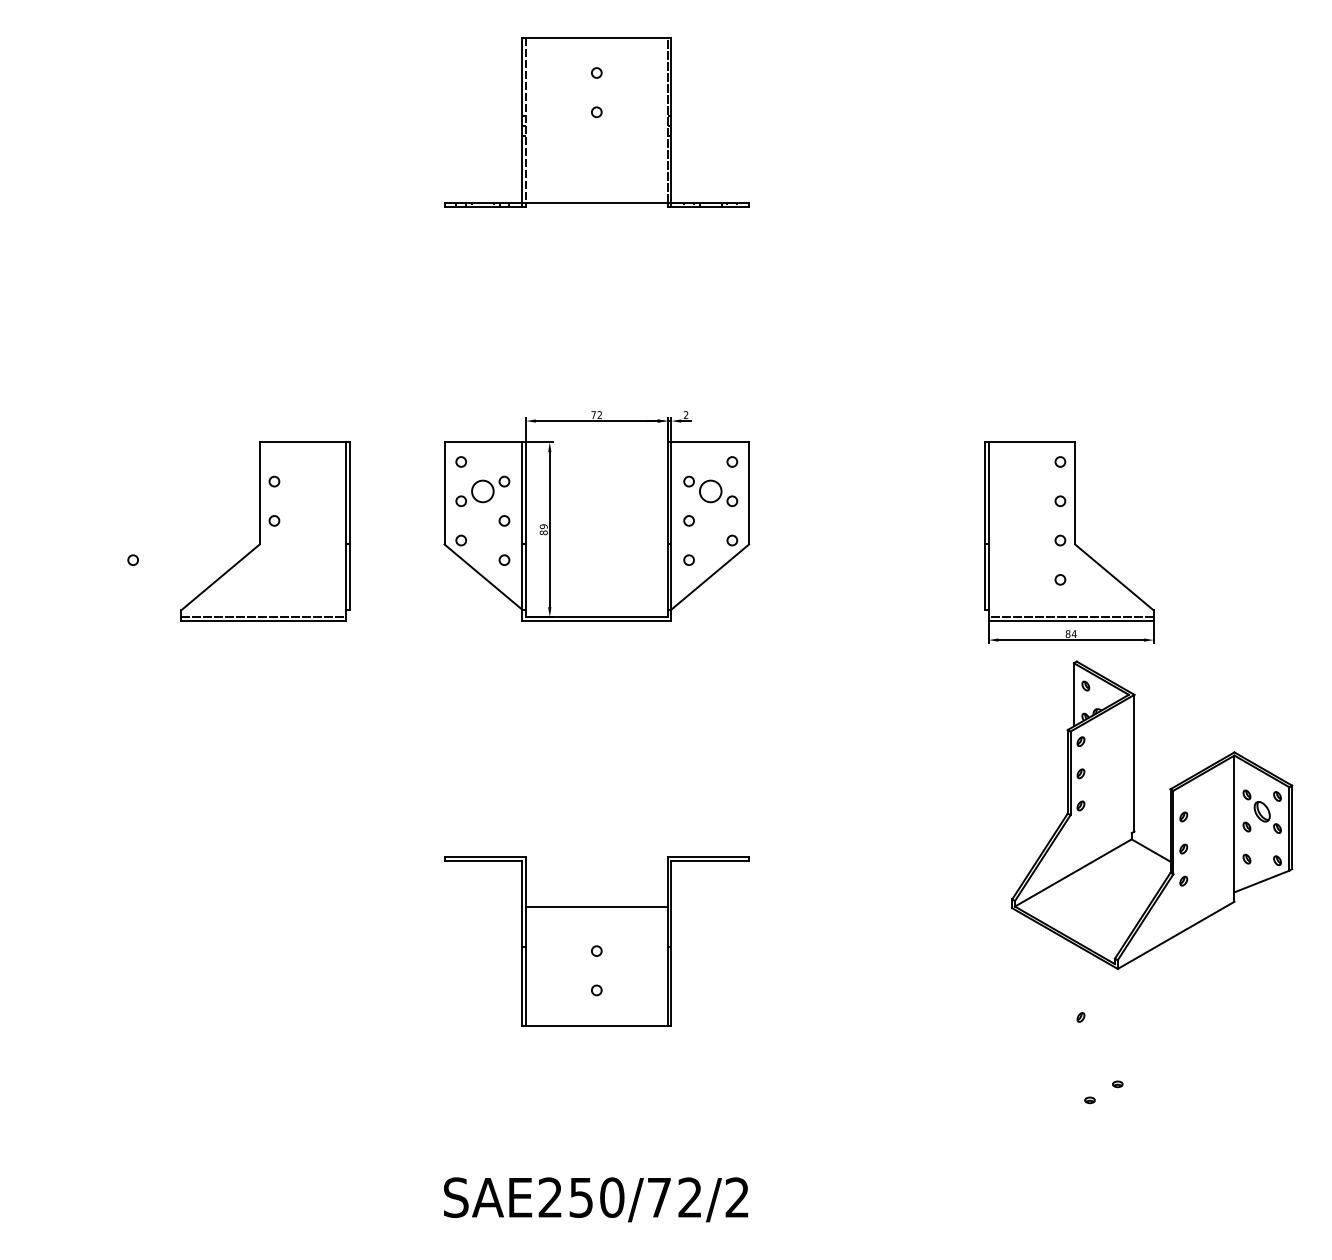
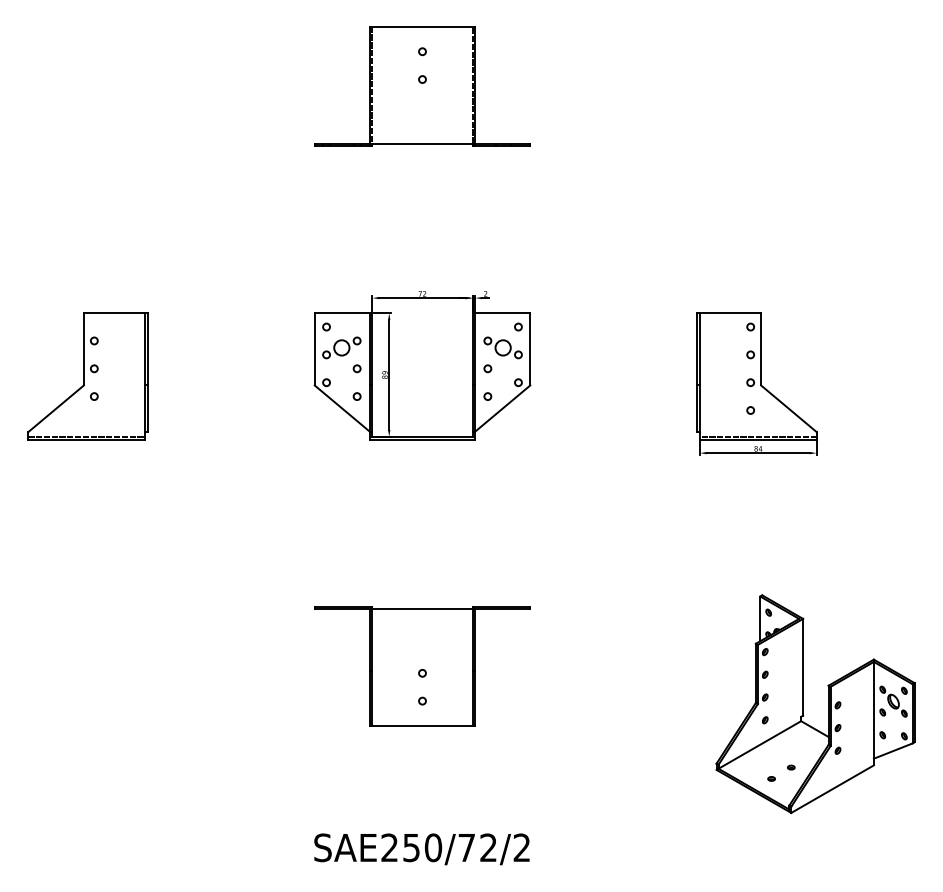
part: (264, 531) -> (87, 376), moved
part: (1135, 815) -> (803, 704), moved
line: (596, 907) -> (422, 609), moved

